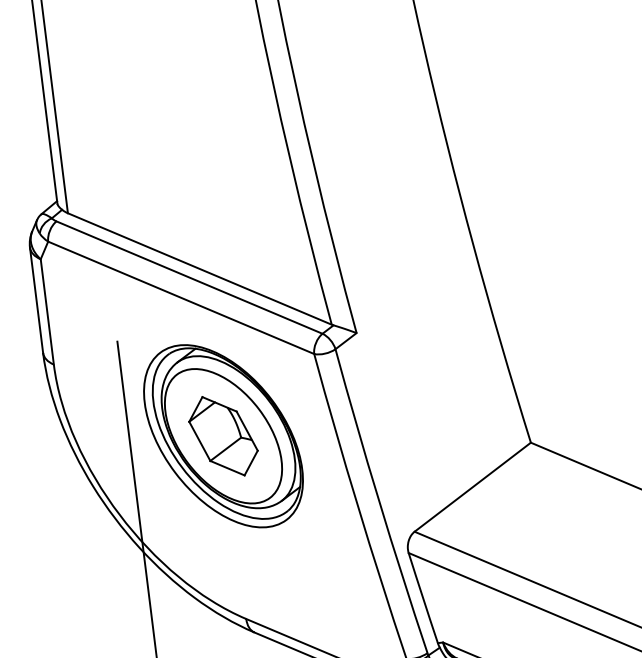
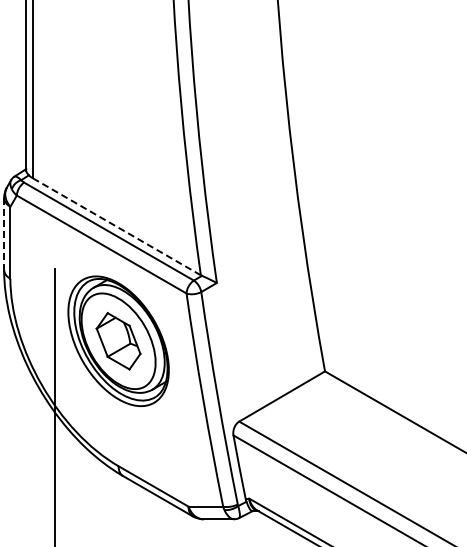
line: (199, 268) -> (116, 226), solid -> dashed
line: (37, 300) -> (4, 234), solid -> dashed

